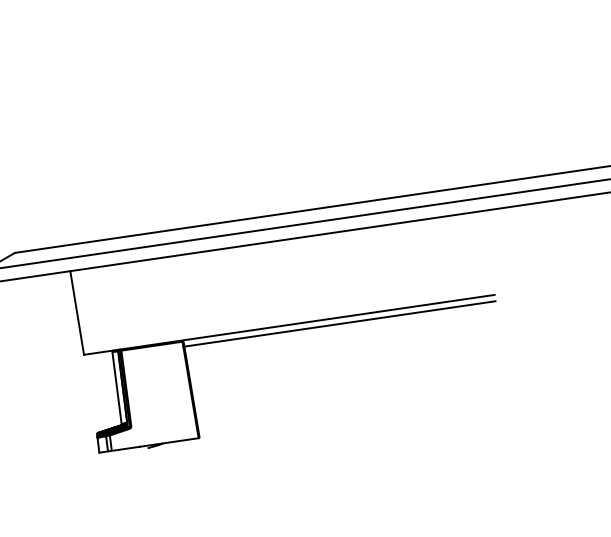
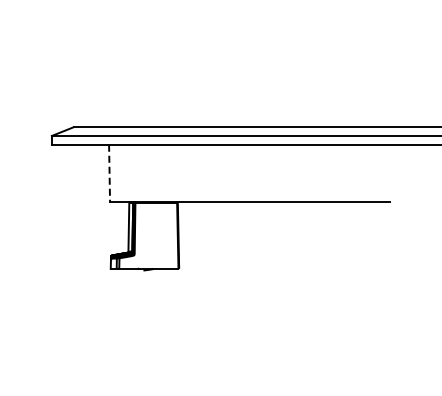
line: (77, 313) -> (109, 173), solid -> dashed
line: (339, 324) -> (283, 206), removed

